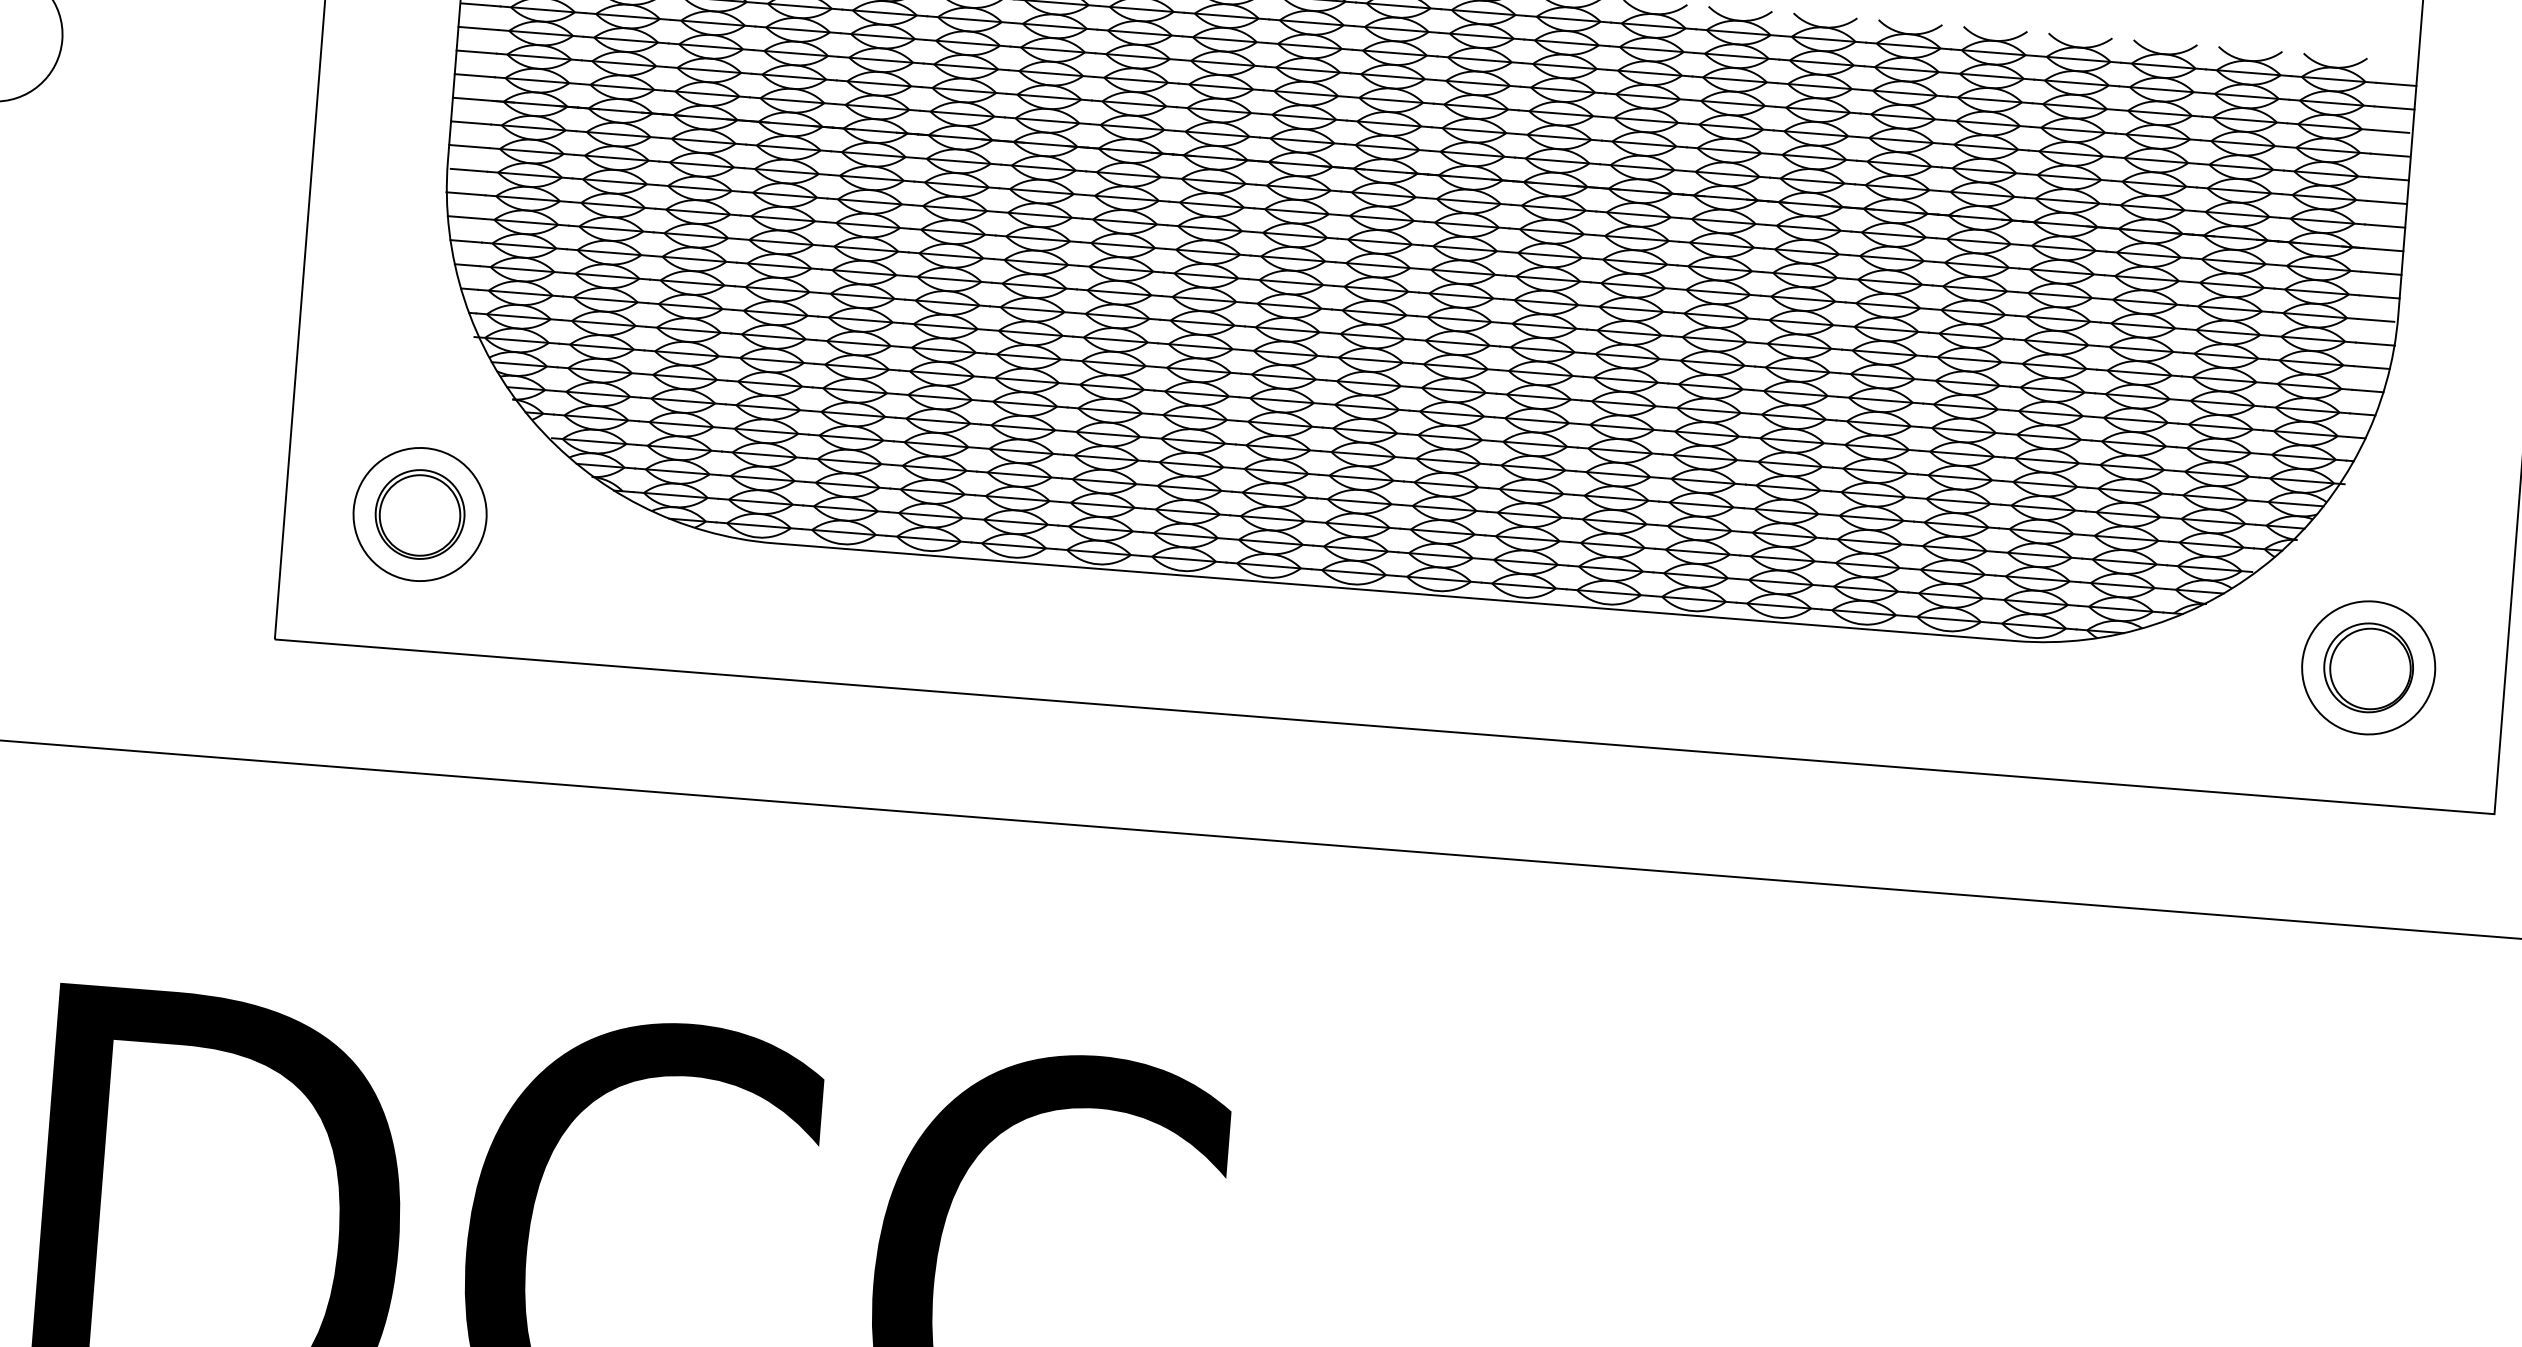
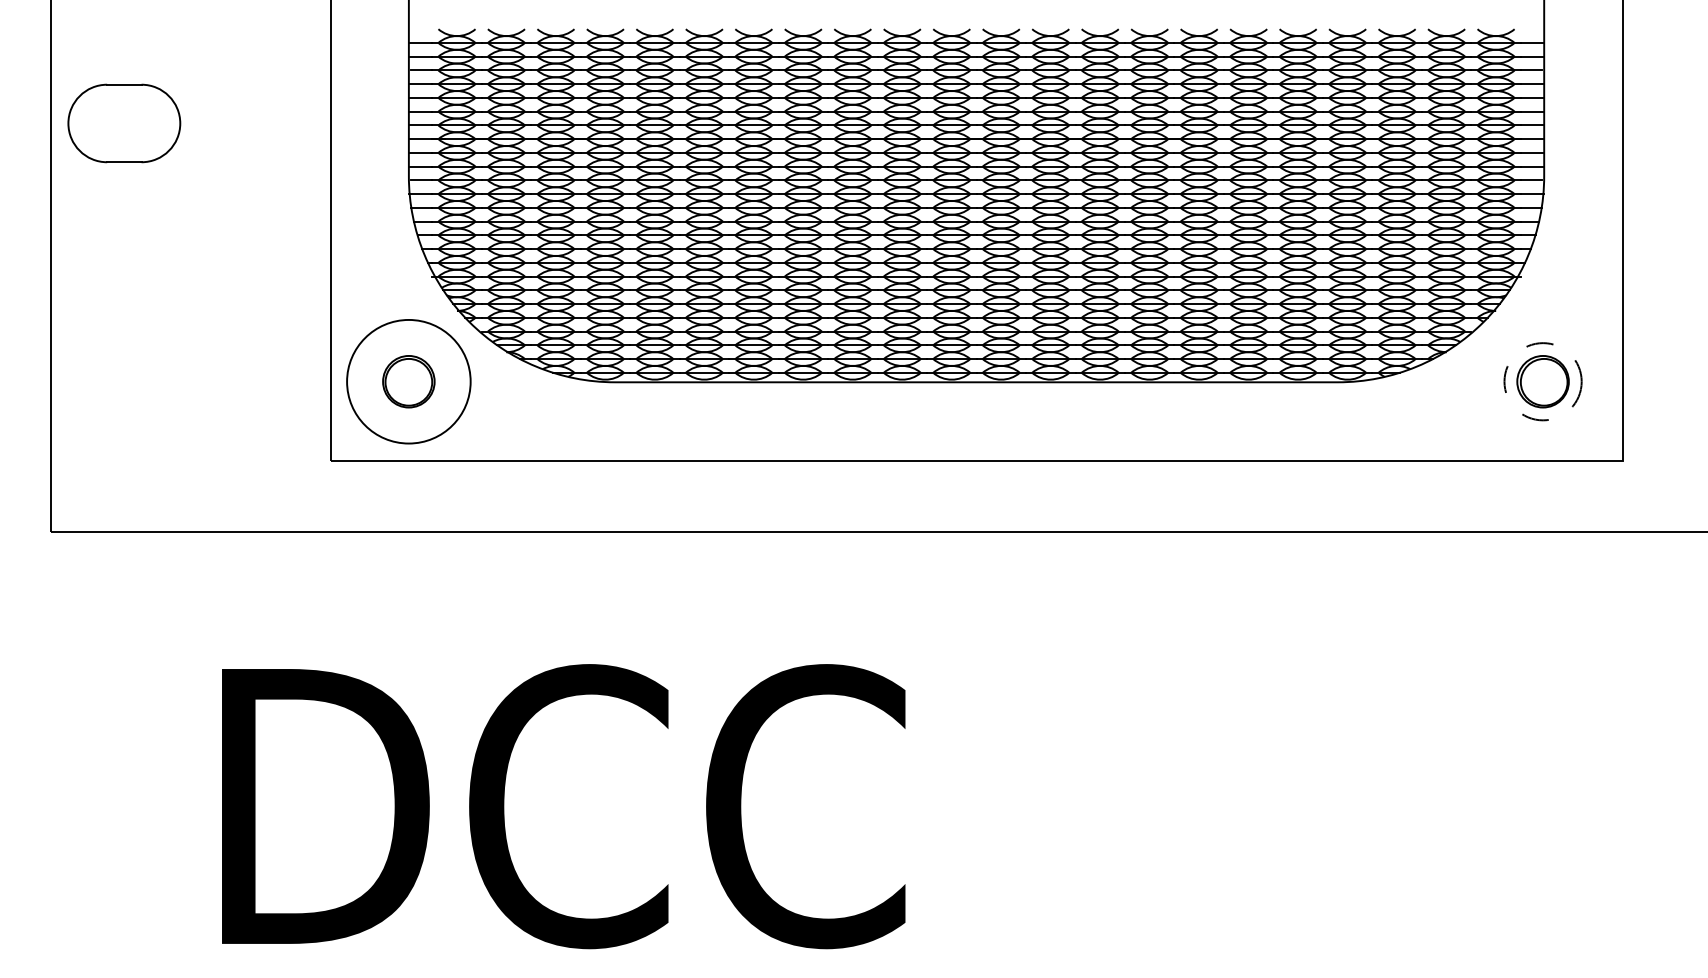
circle: (419, 514) -> (408, 381), size x1.6
circle: (2367, 667) -> (1542, 381), solid -> dashed

